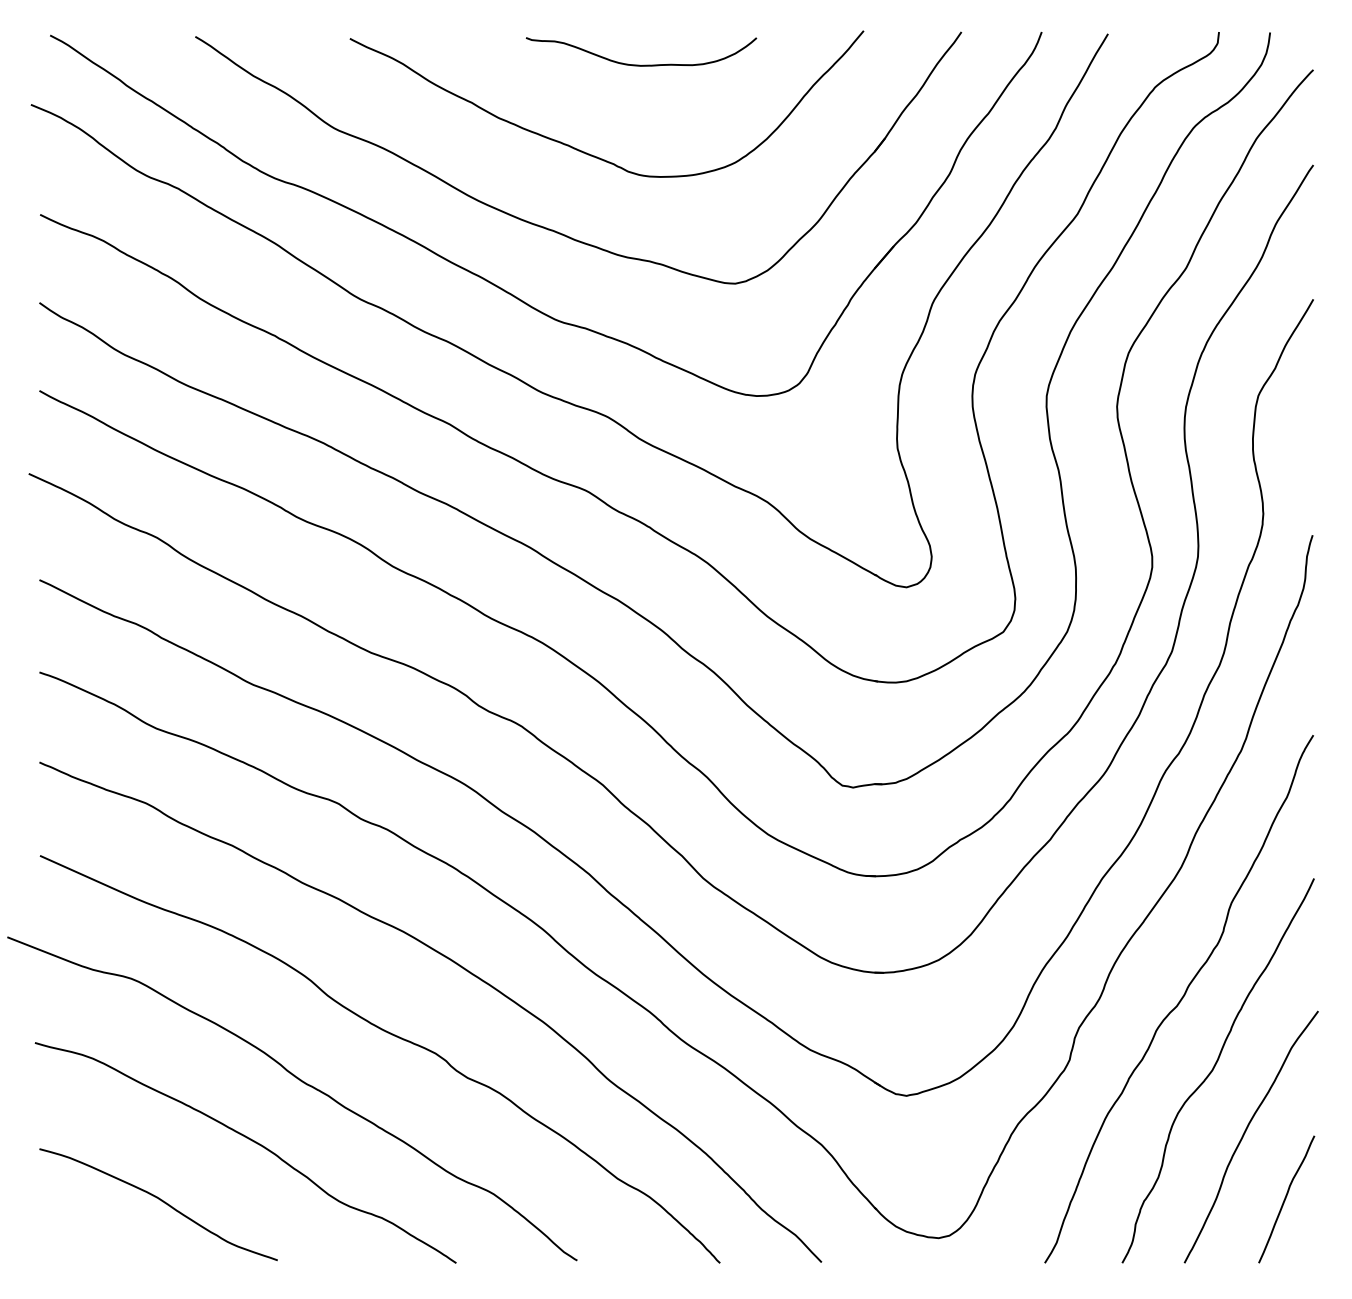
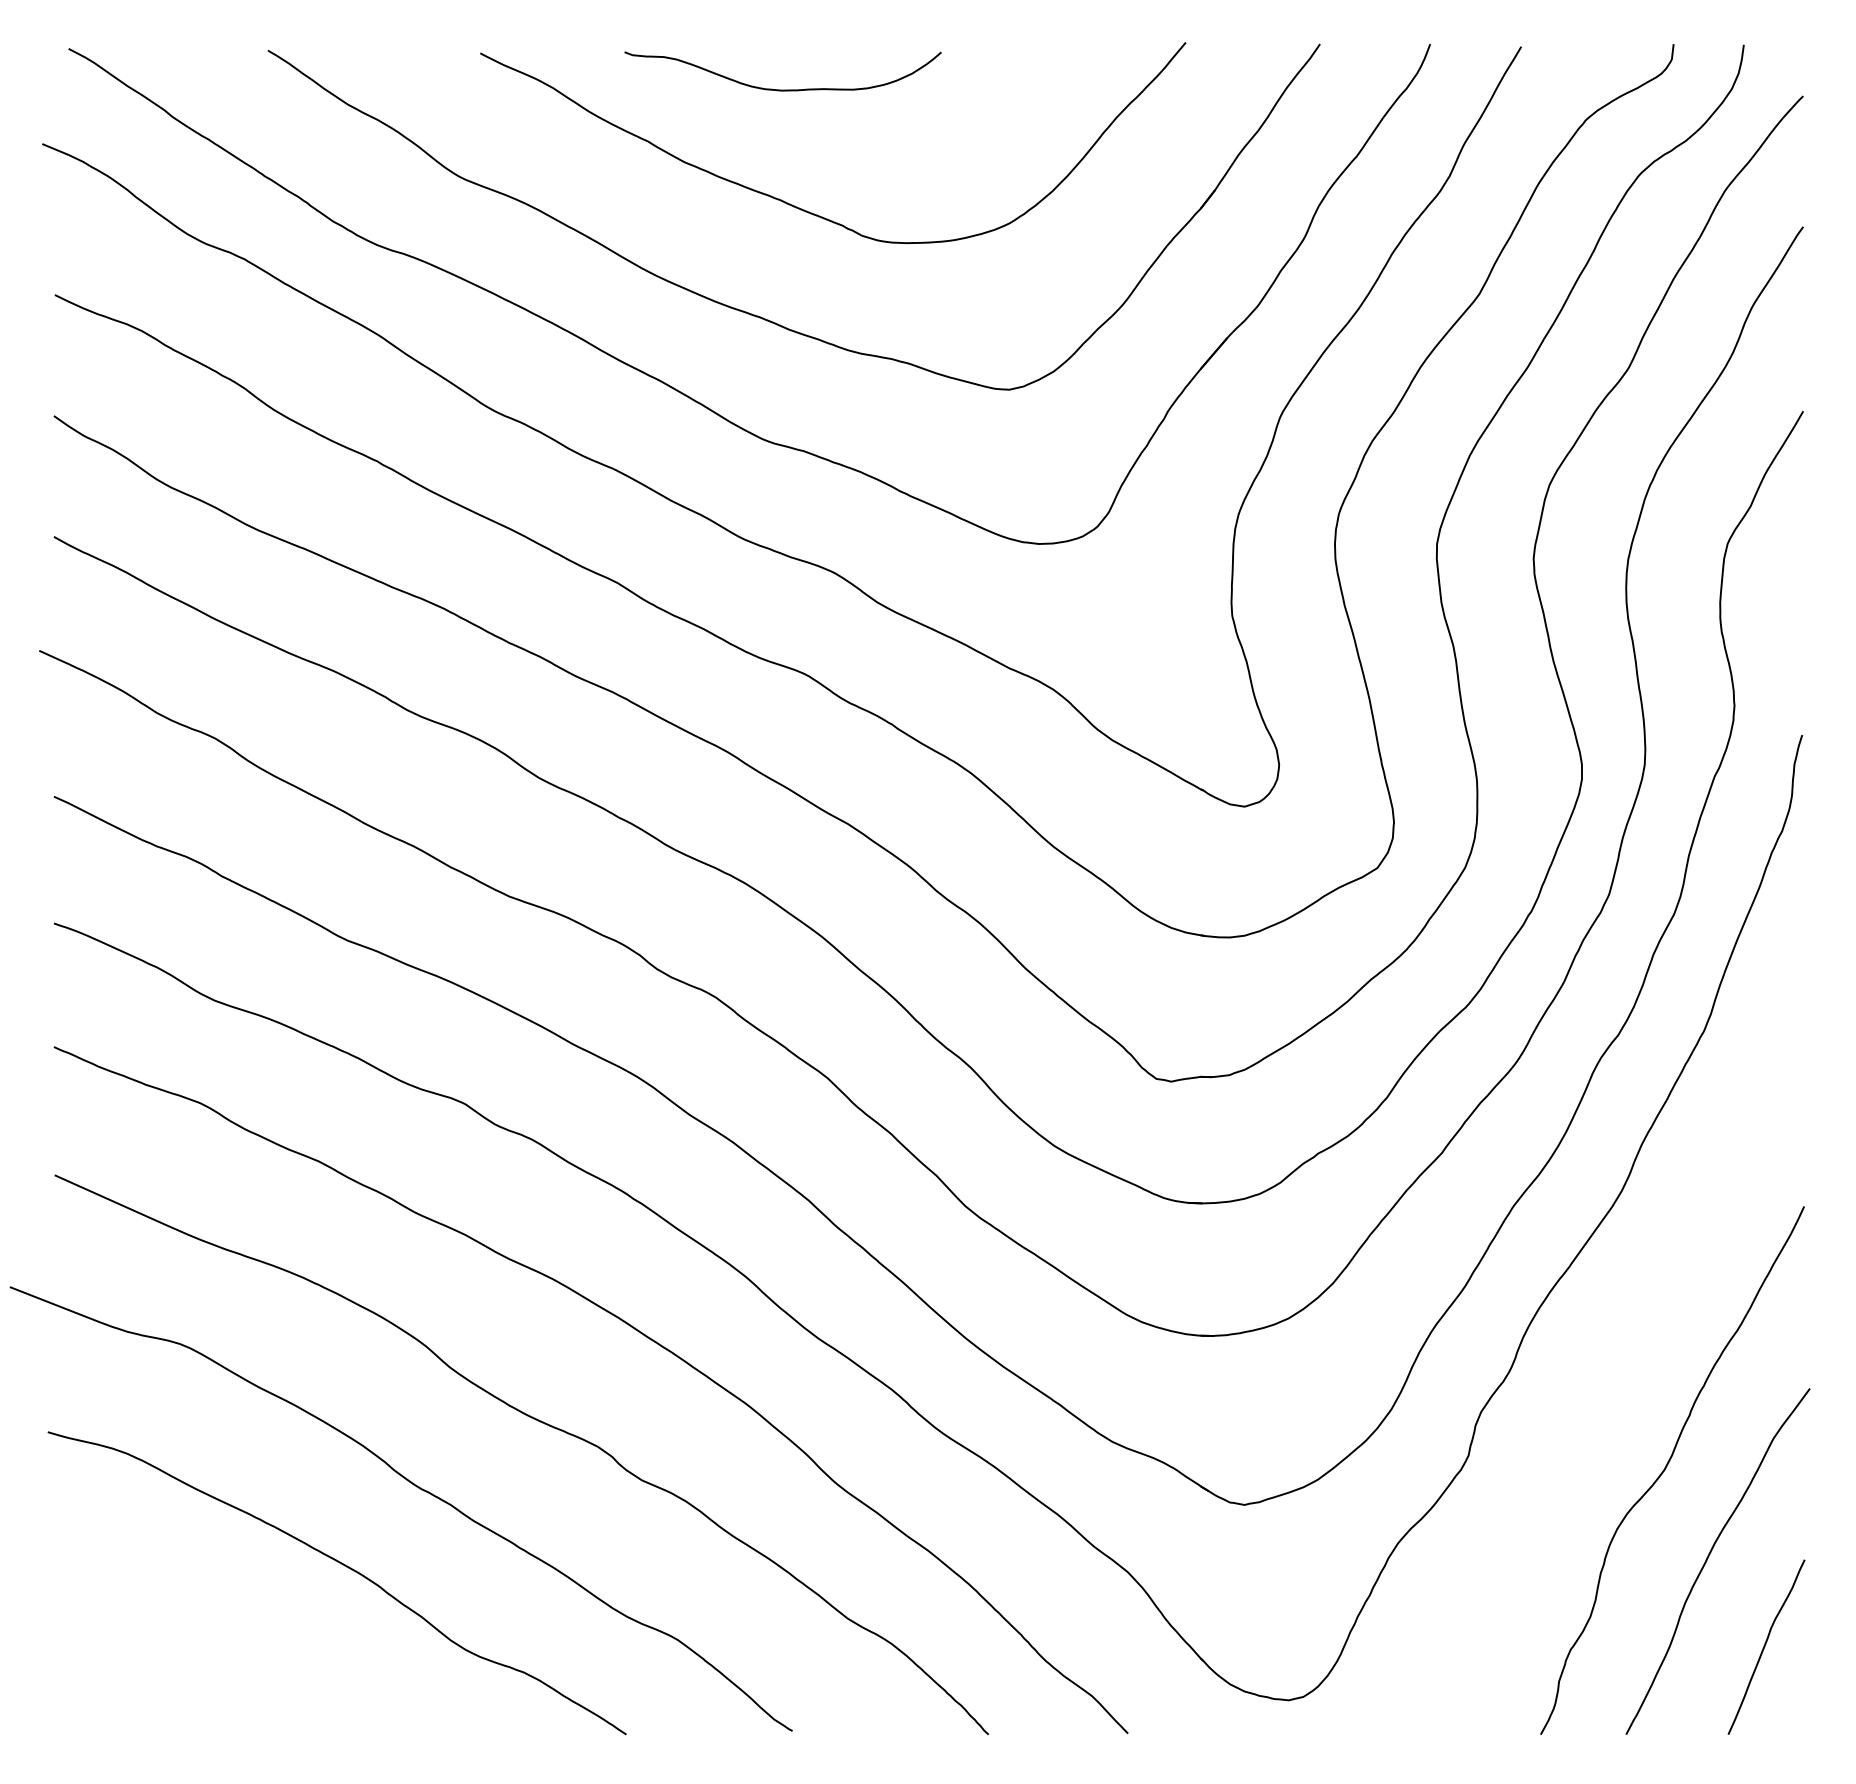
curve: (639, 64) -> (780, 88), moved
curve: (1179, 1000) -> (1619, 1373), removed
curve: (159, 1200) -> (218, 1648), removed

